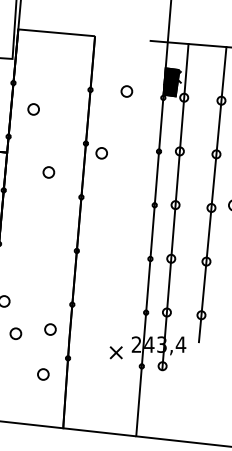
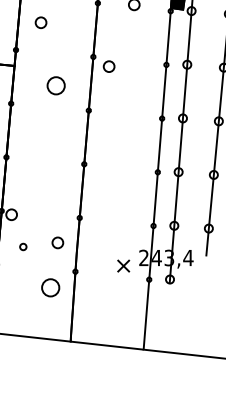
circle: (48, 172) -> (55, 85), size x1.6
circle: (15, 333) -> (22, 246), size x0.6
circle: (43, 374) -> (50, 287), size x1.6

